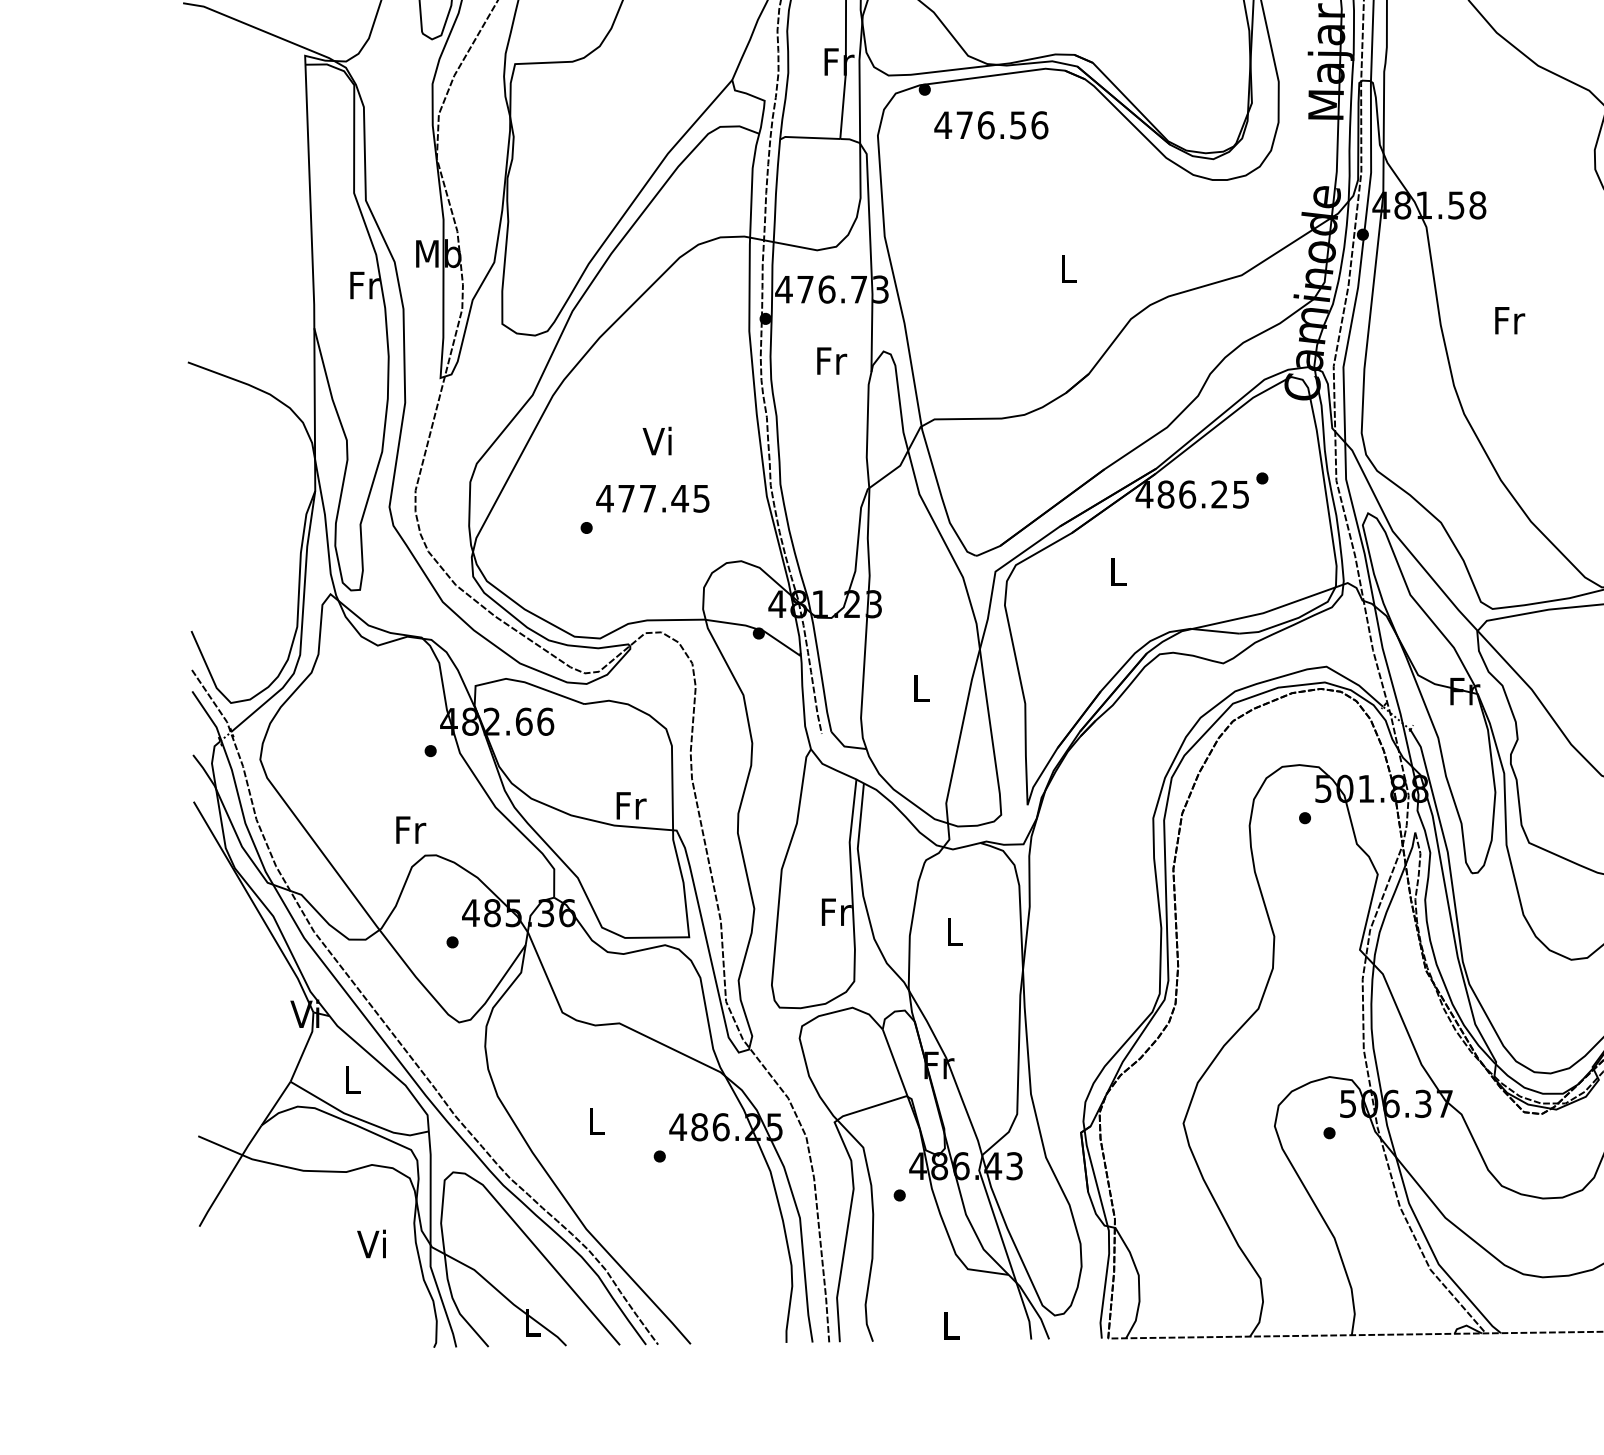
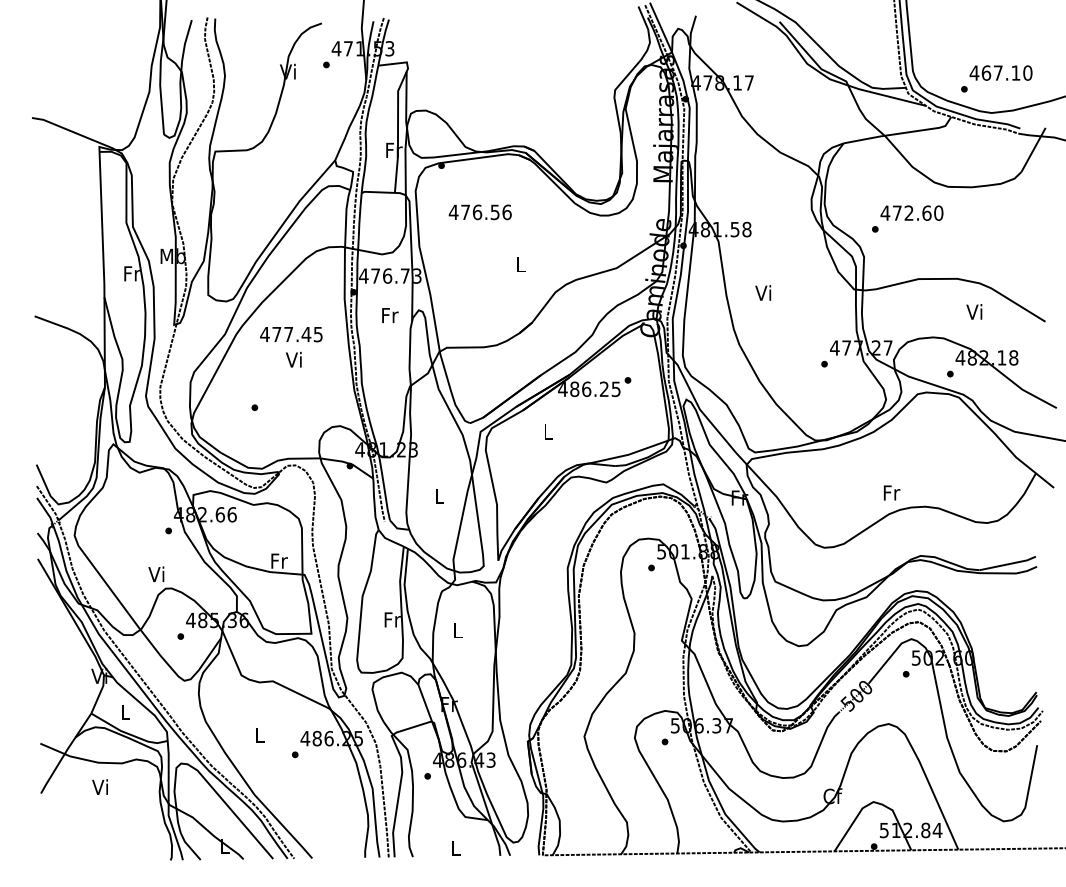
text: (989, 125) -> (479, 212), moved
text: (1509, 319) -> (764, 292), Fr -> Vi
text: (653, 498) -> (291, 334), moved
text: (410, 829) -> (157, 574), Fr -> Vi
text: (370, 1242) -> (99, 786), moved

